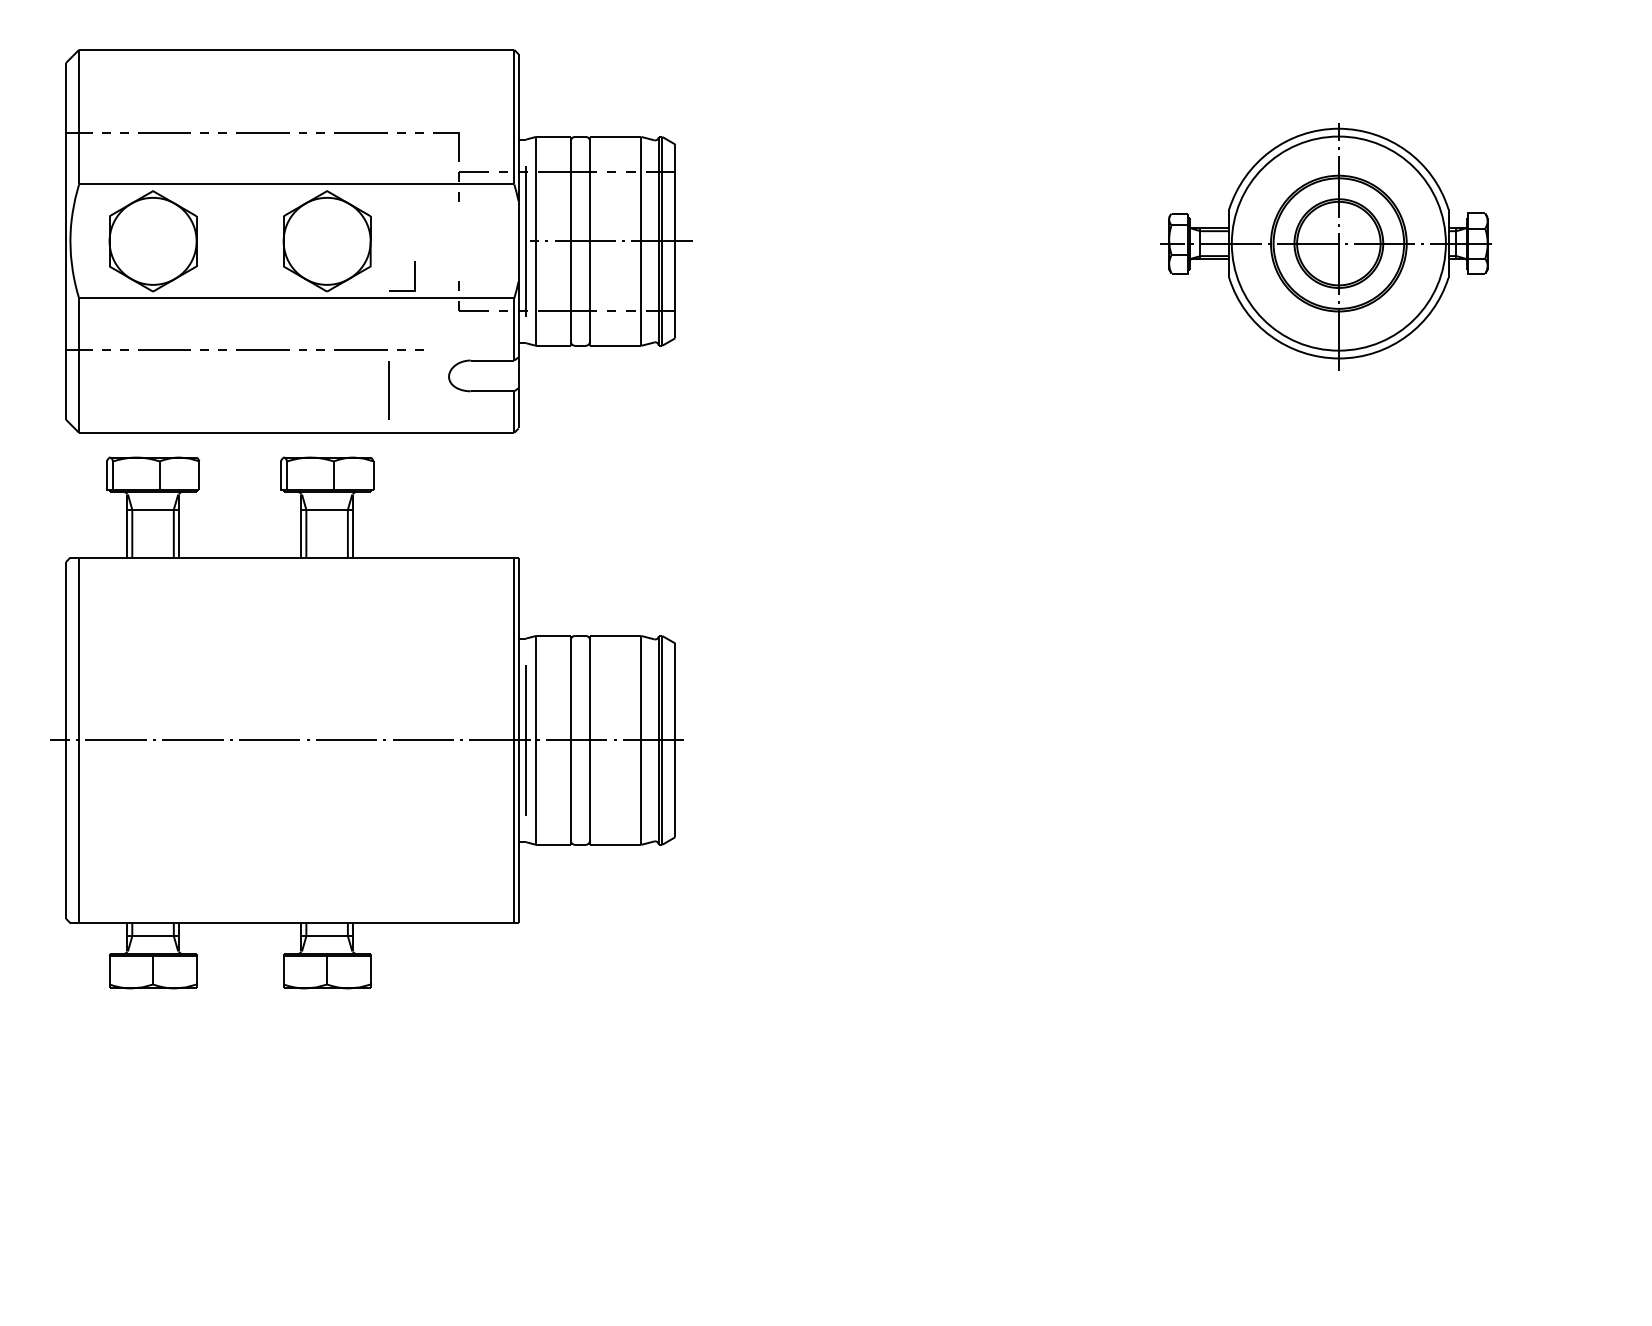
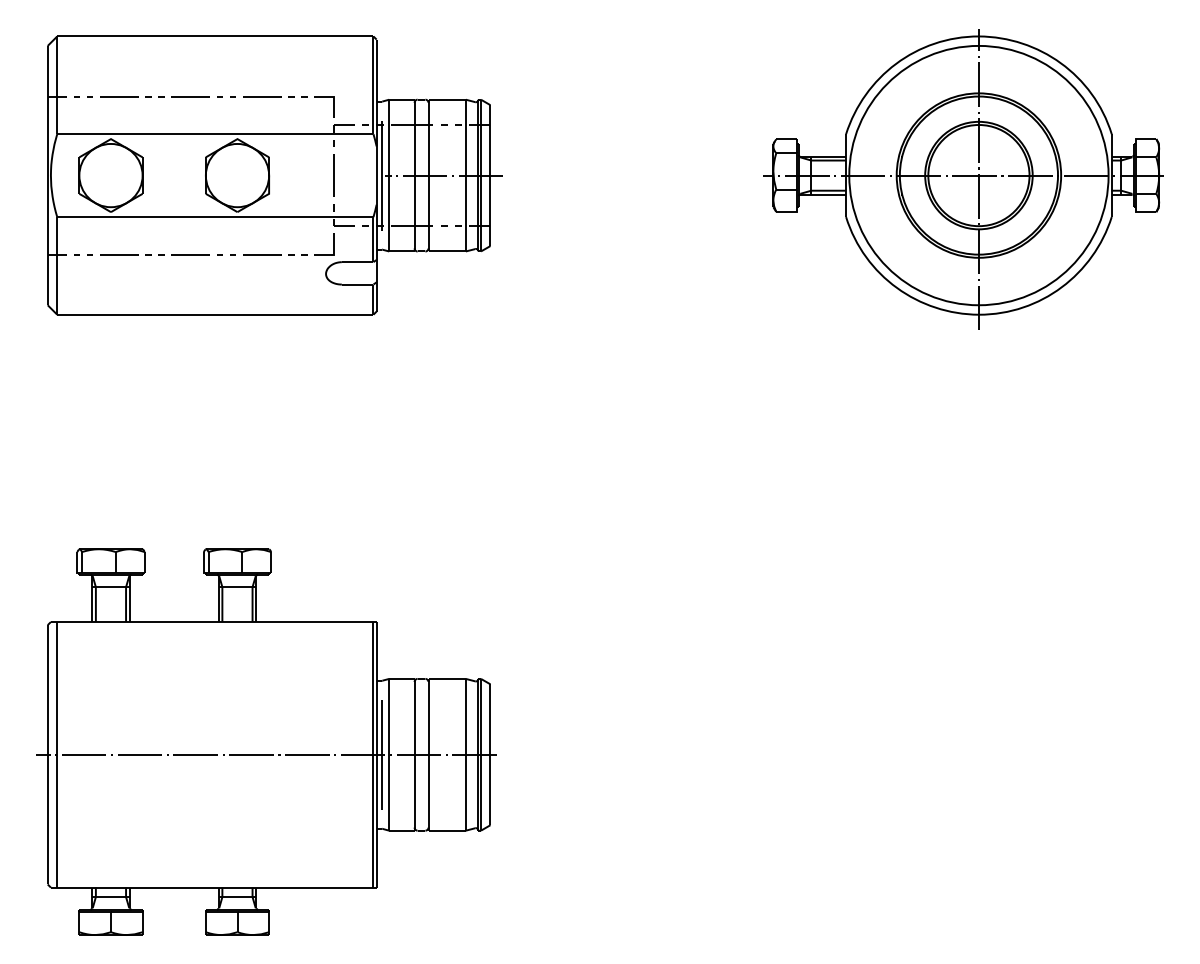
part: (1325, 246) -> (962, 179), size x1.67
line: (414, 276) -> (332, 244), moved
line: (388, 390) -> (332, 175), moved
part: (366, 722) -> (266, 741), moved

